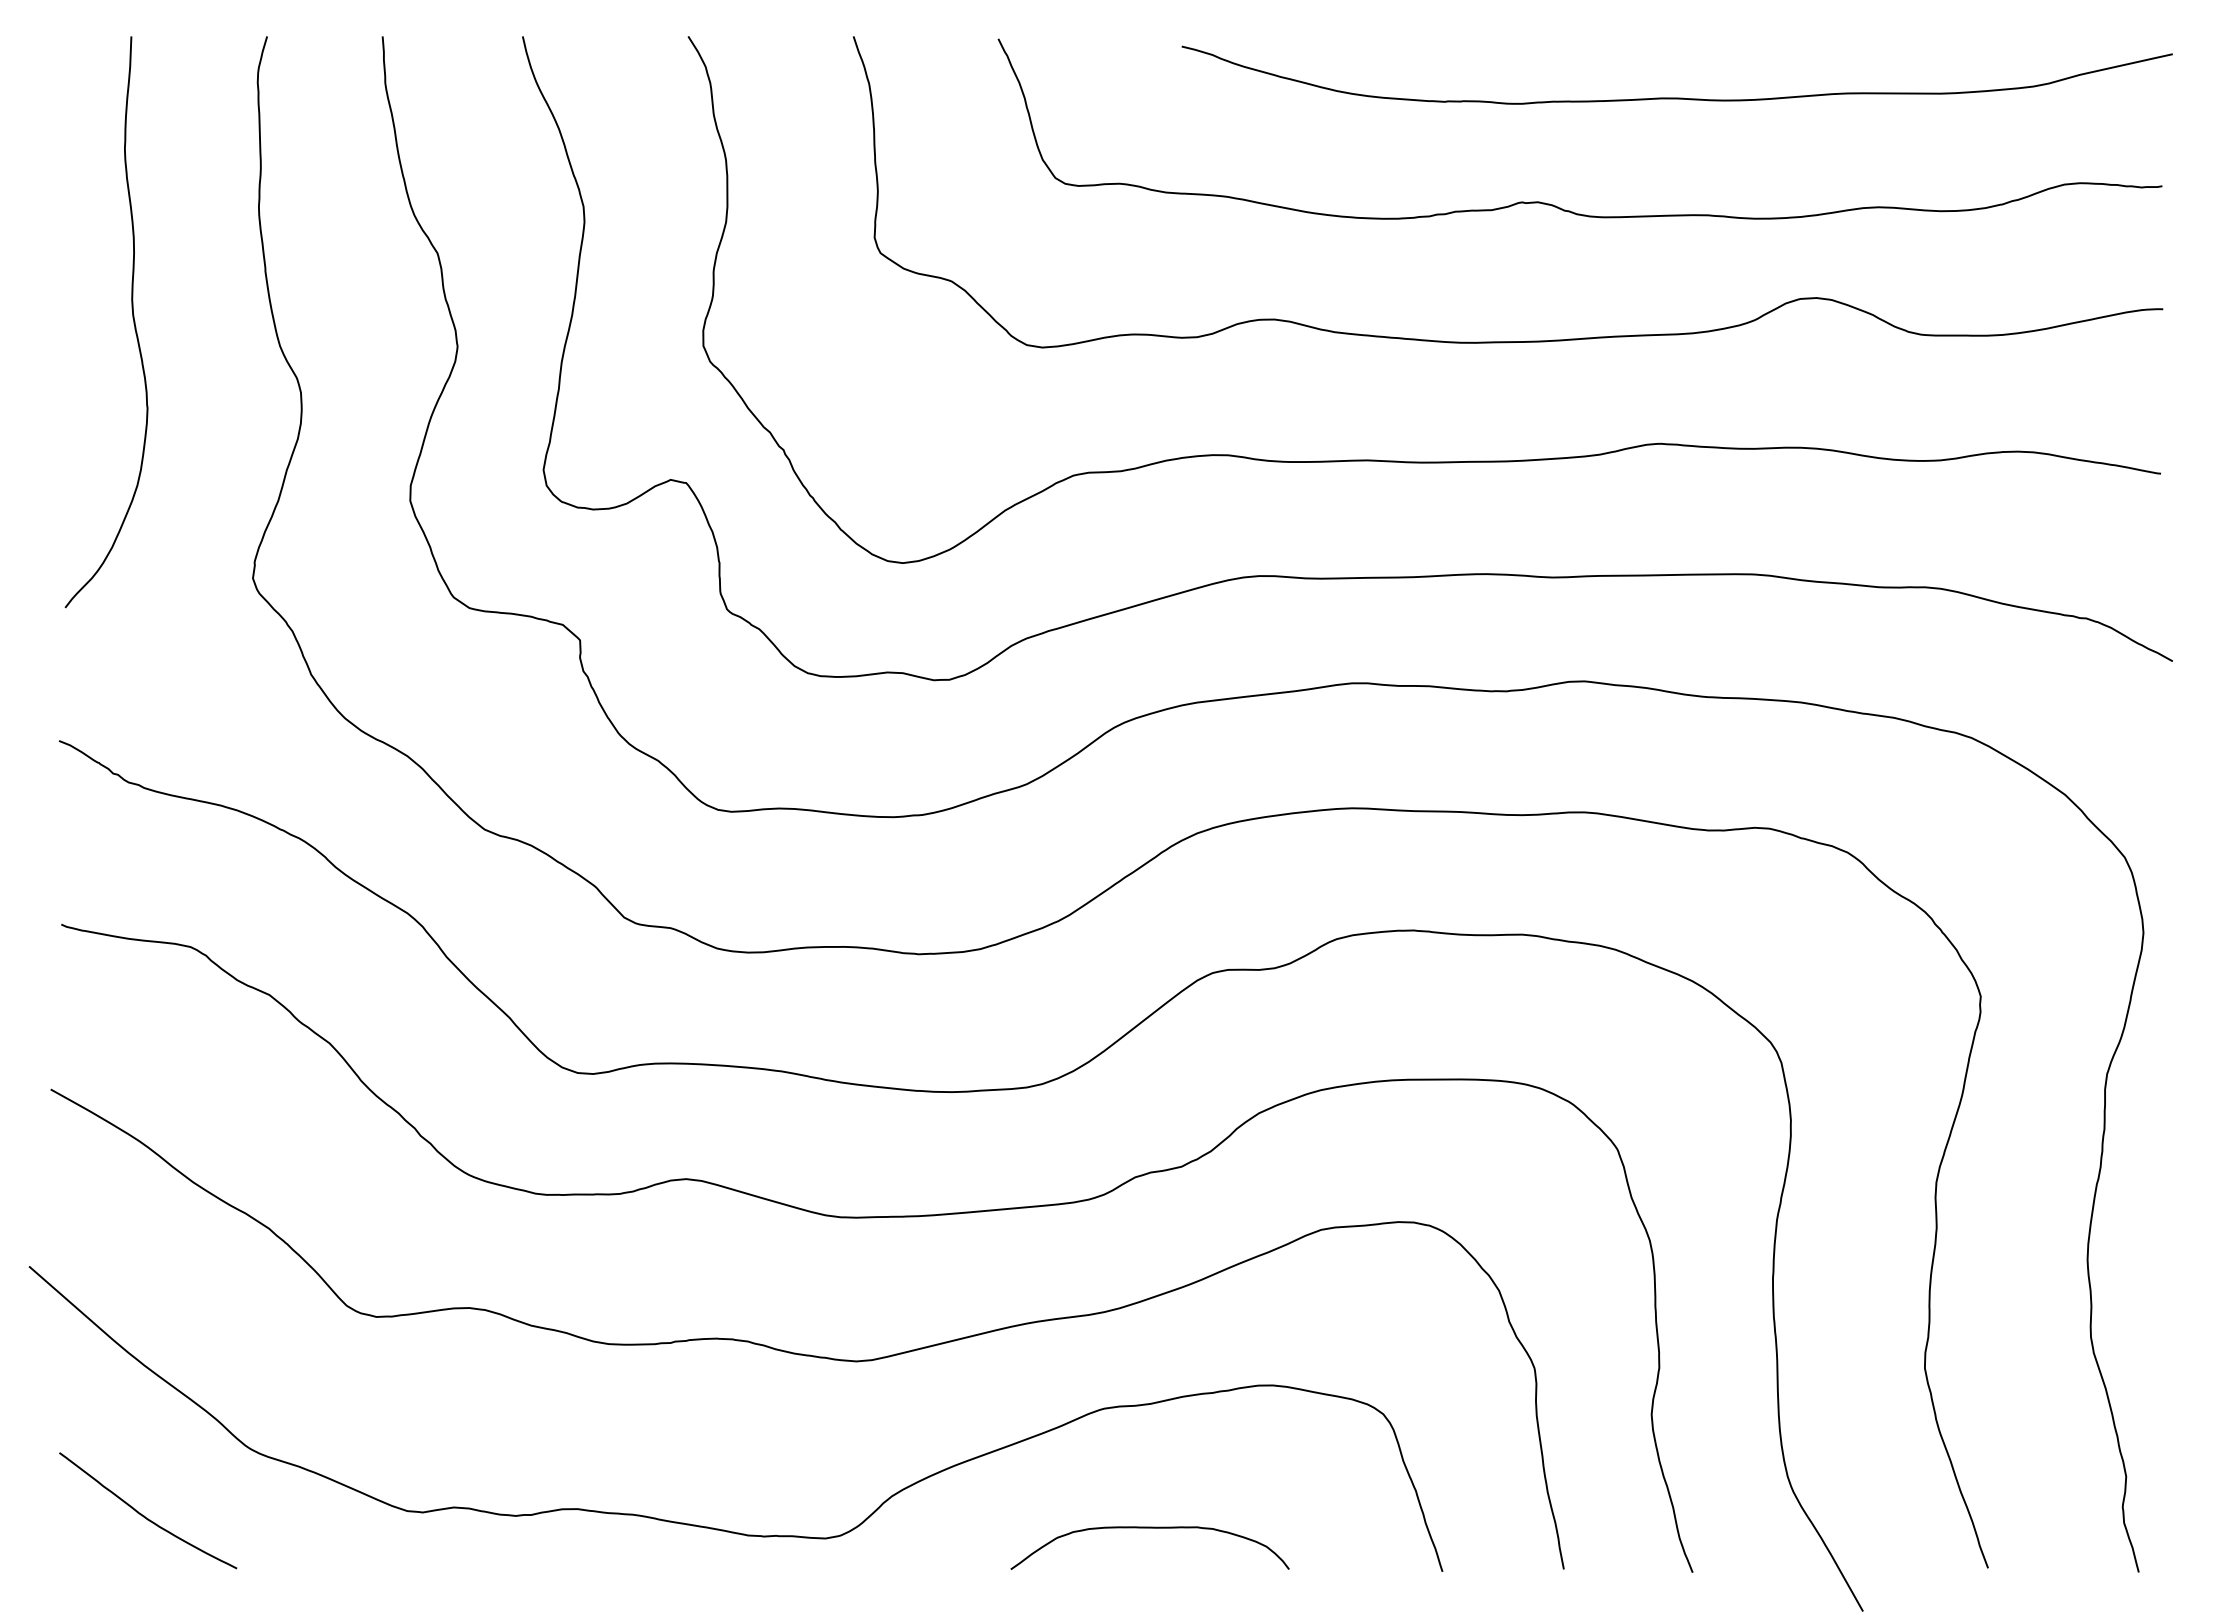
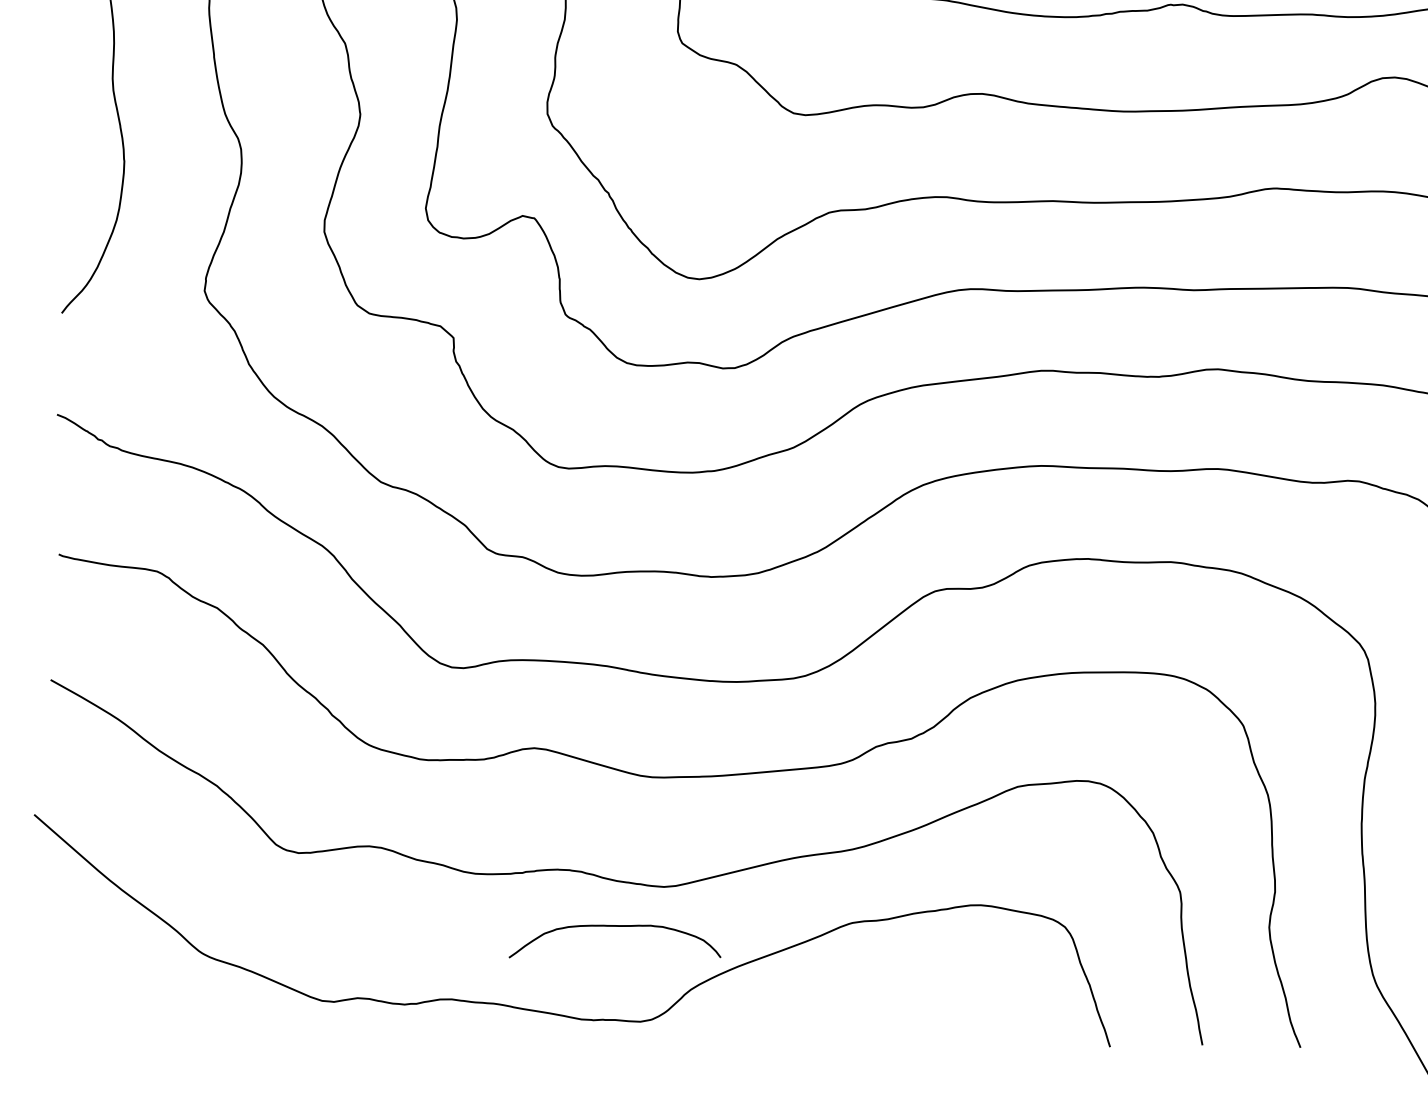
curve: (144, 1515) -> (122, 1004), removed
curve: (1149, 1528) -> (614, 926), moved

